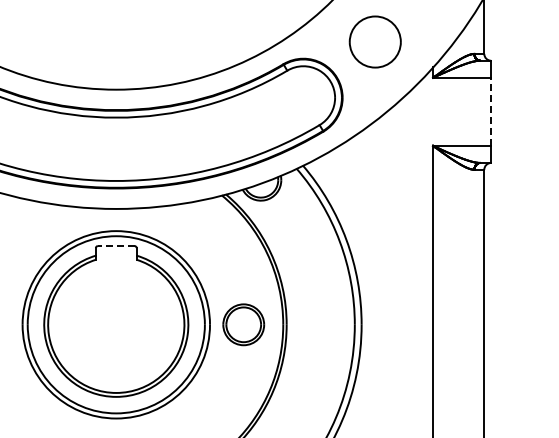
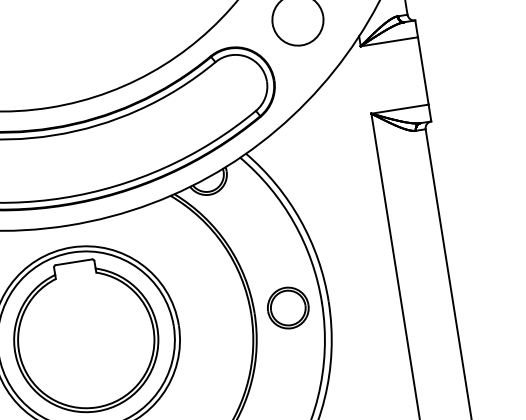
line: (491, 111) -> (423, 70), dashed -> solid
line: (115, 246) -> (73, 262), dashed -> solid
part: (243, 324) -> (288, 307), moved

